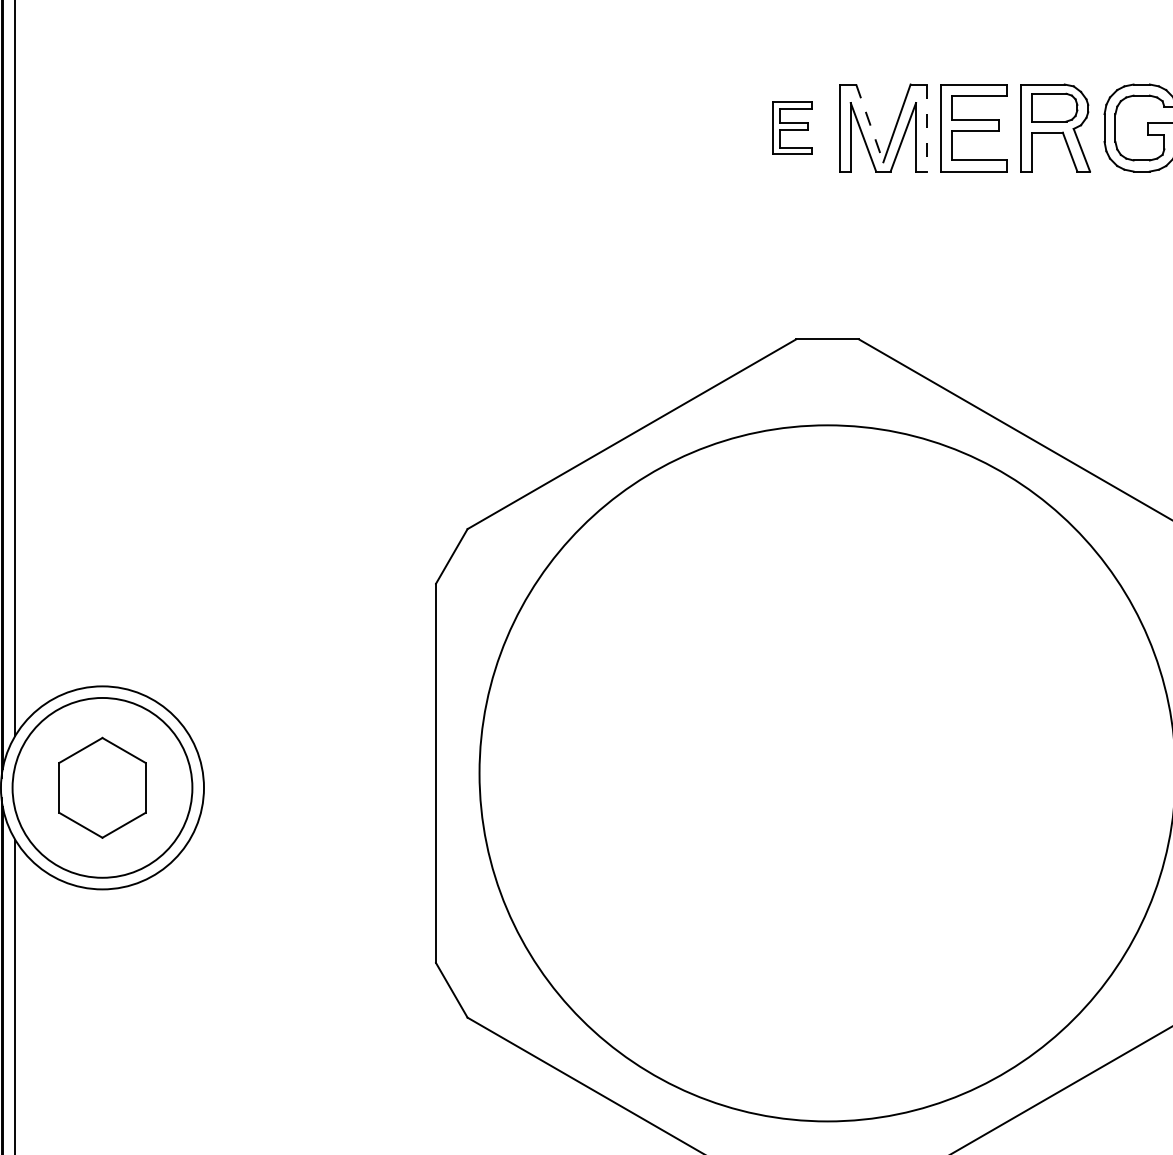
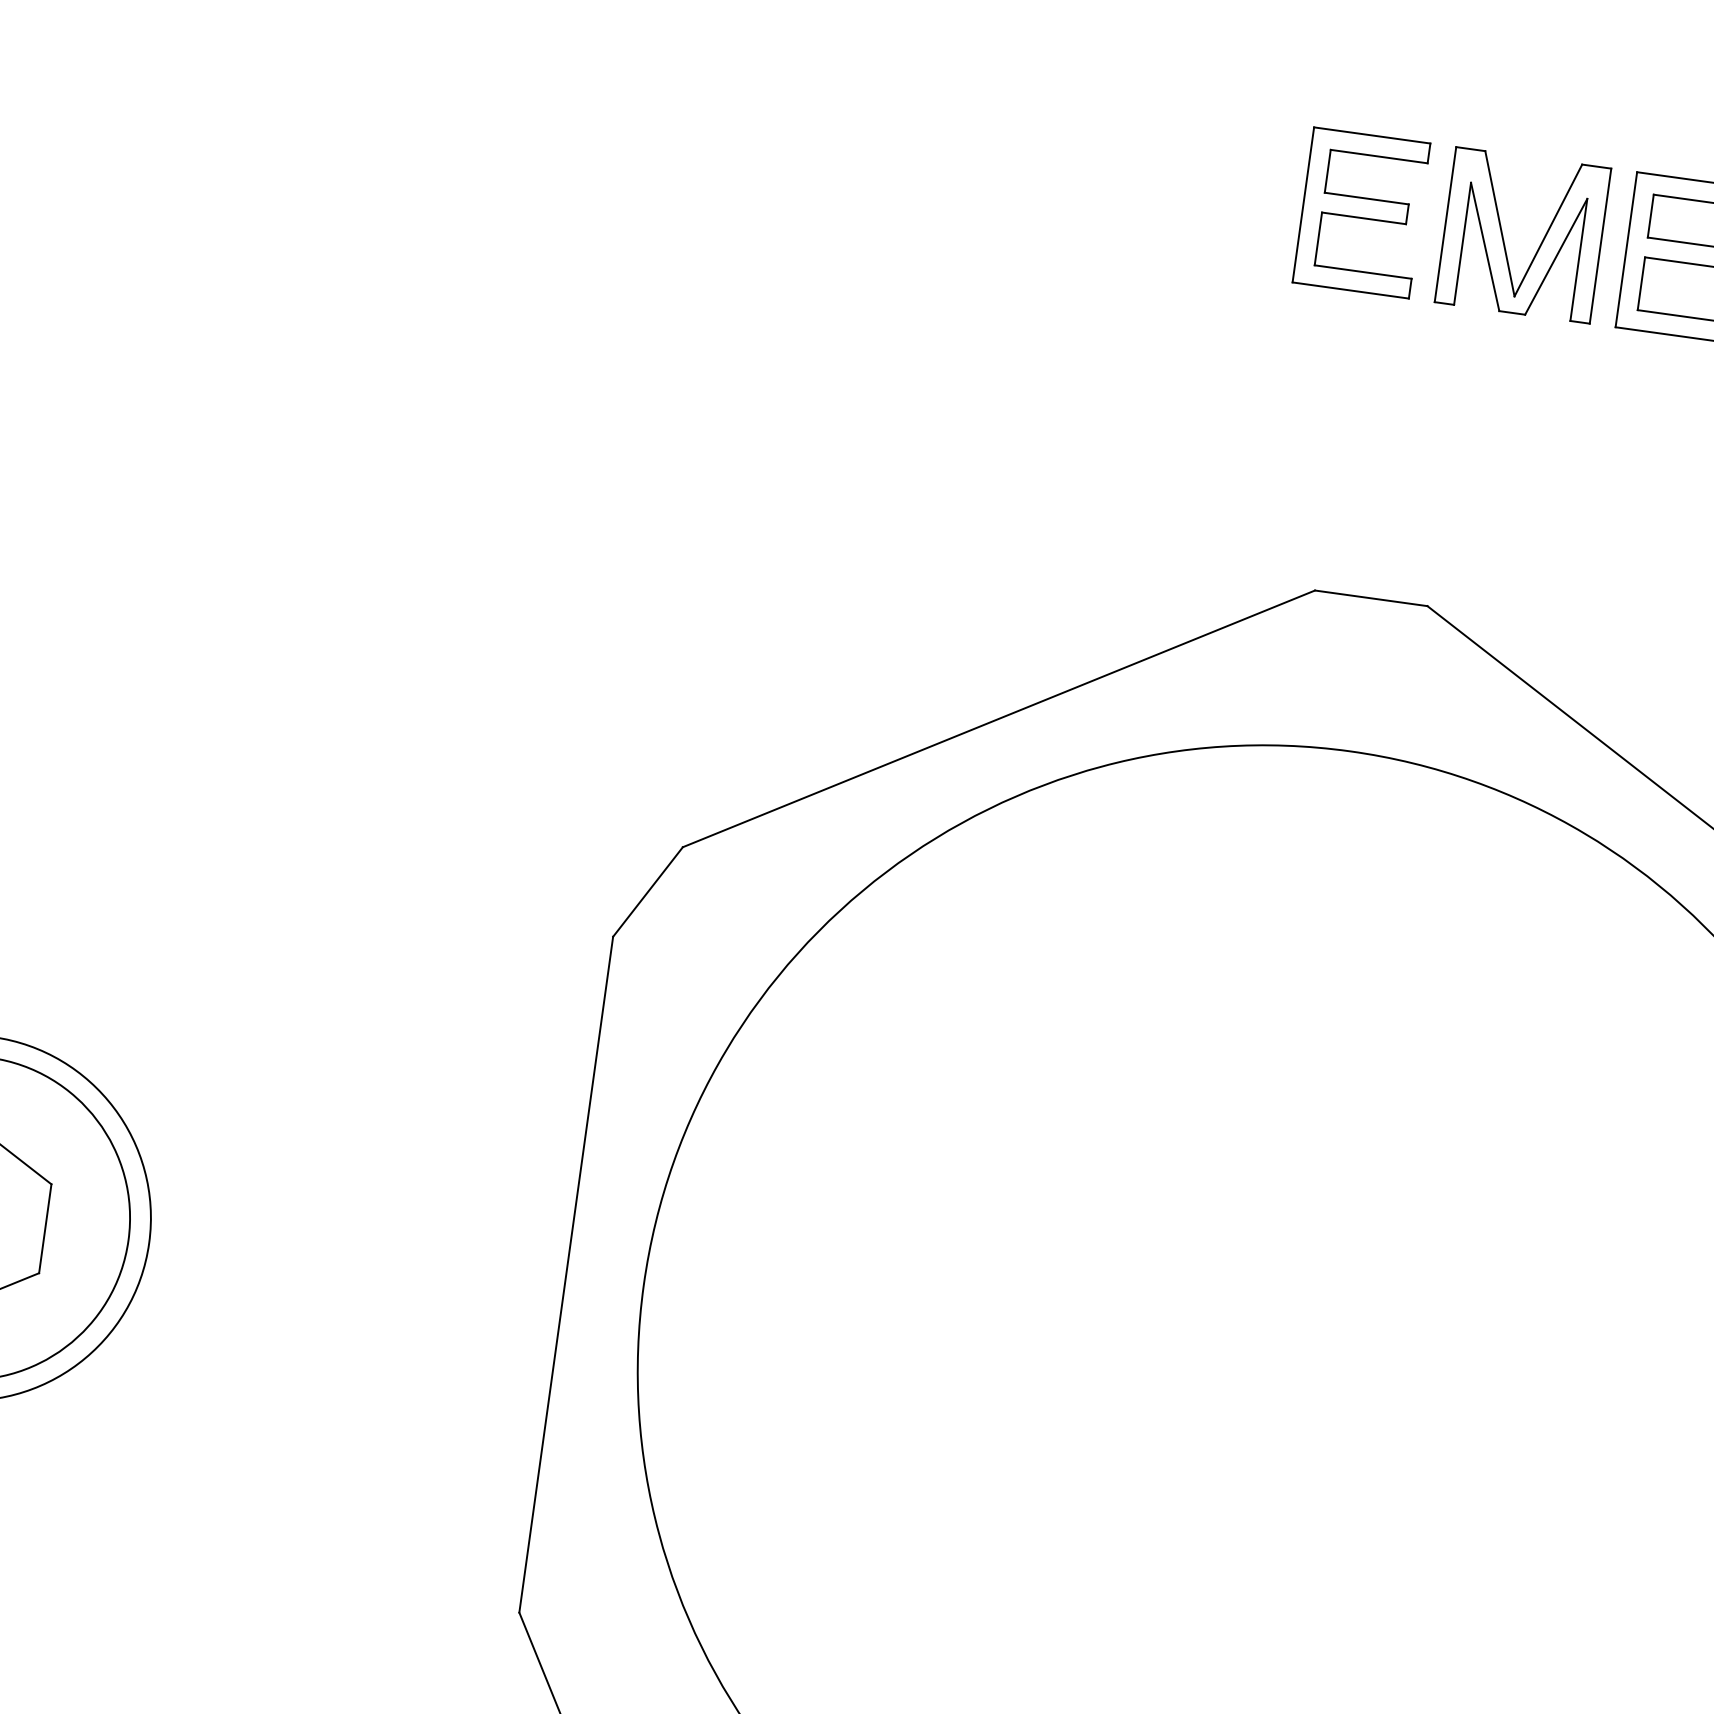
line: (869, 123) -> (1499, 223), dashed -> solid
part: (792, 128) -> (1360, 213), size x1.67
line: (926, 128) -> (1599, 246), dashed -> solid

